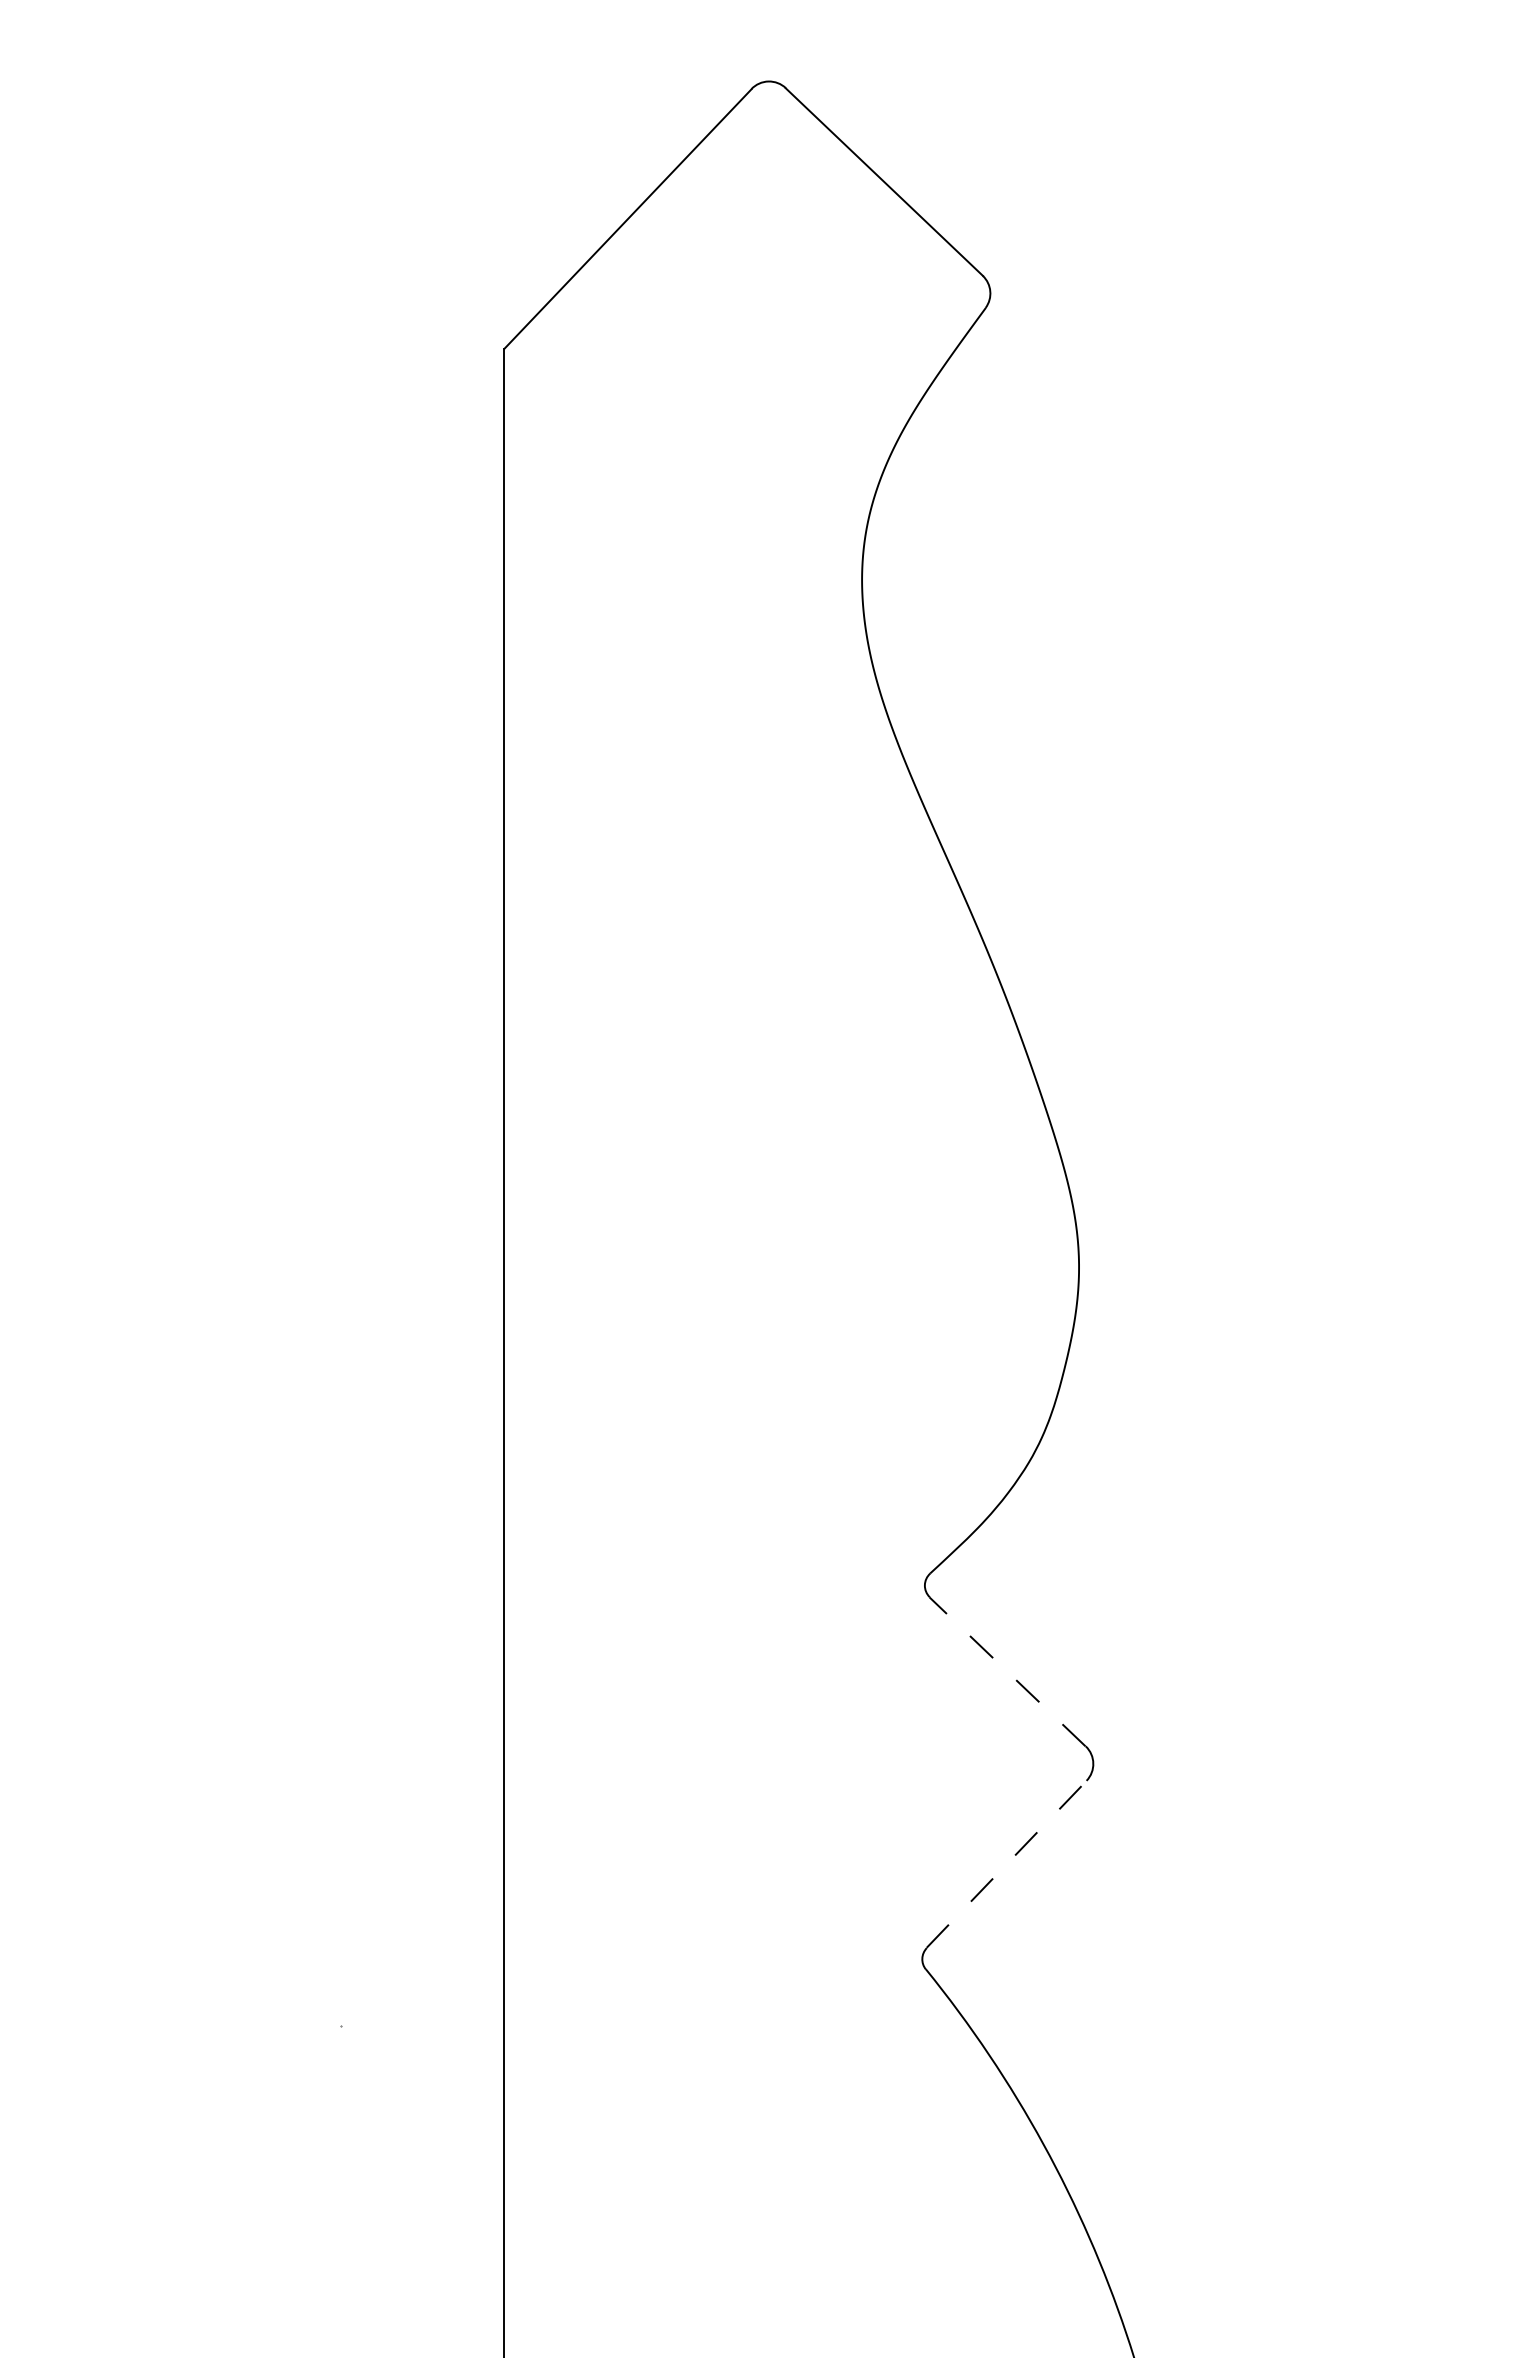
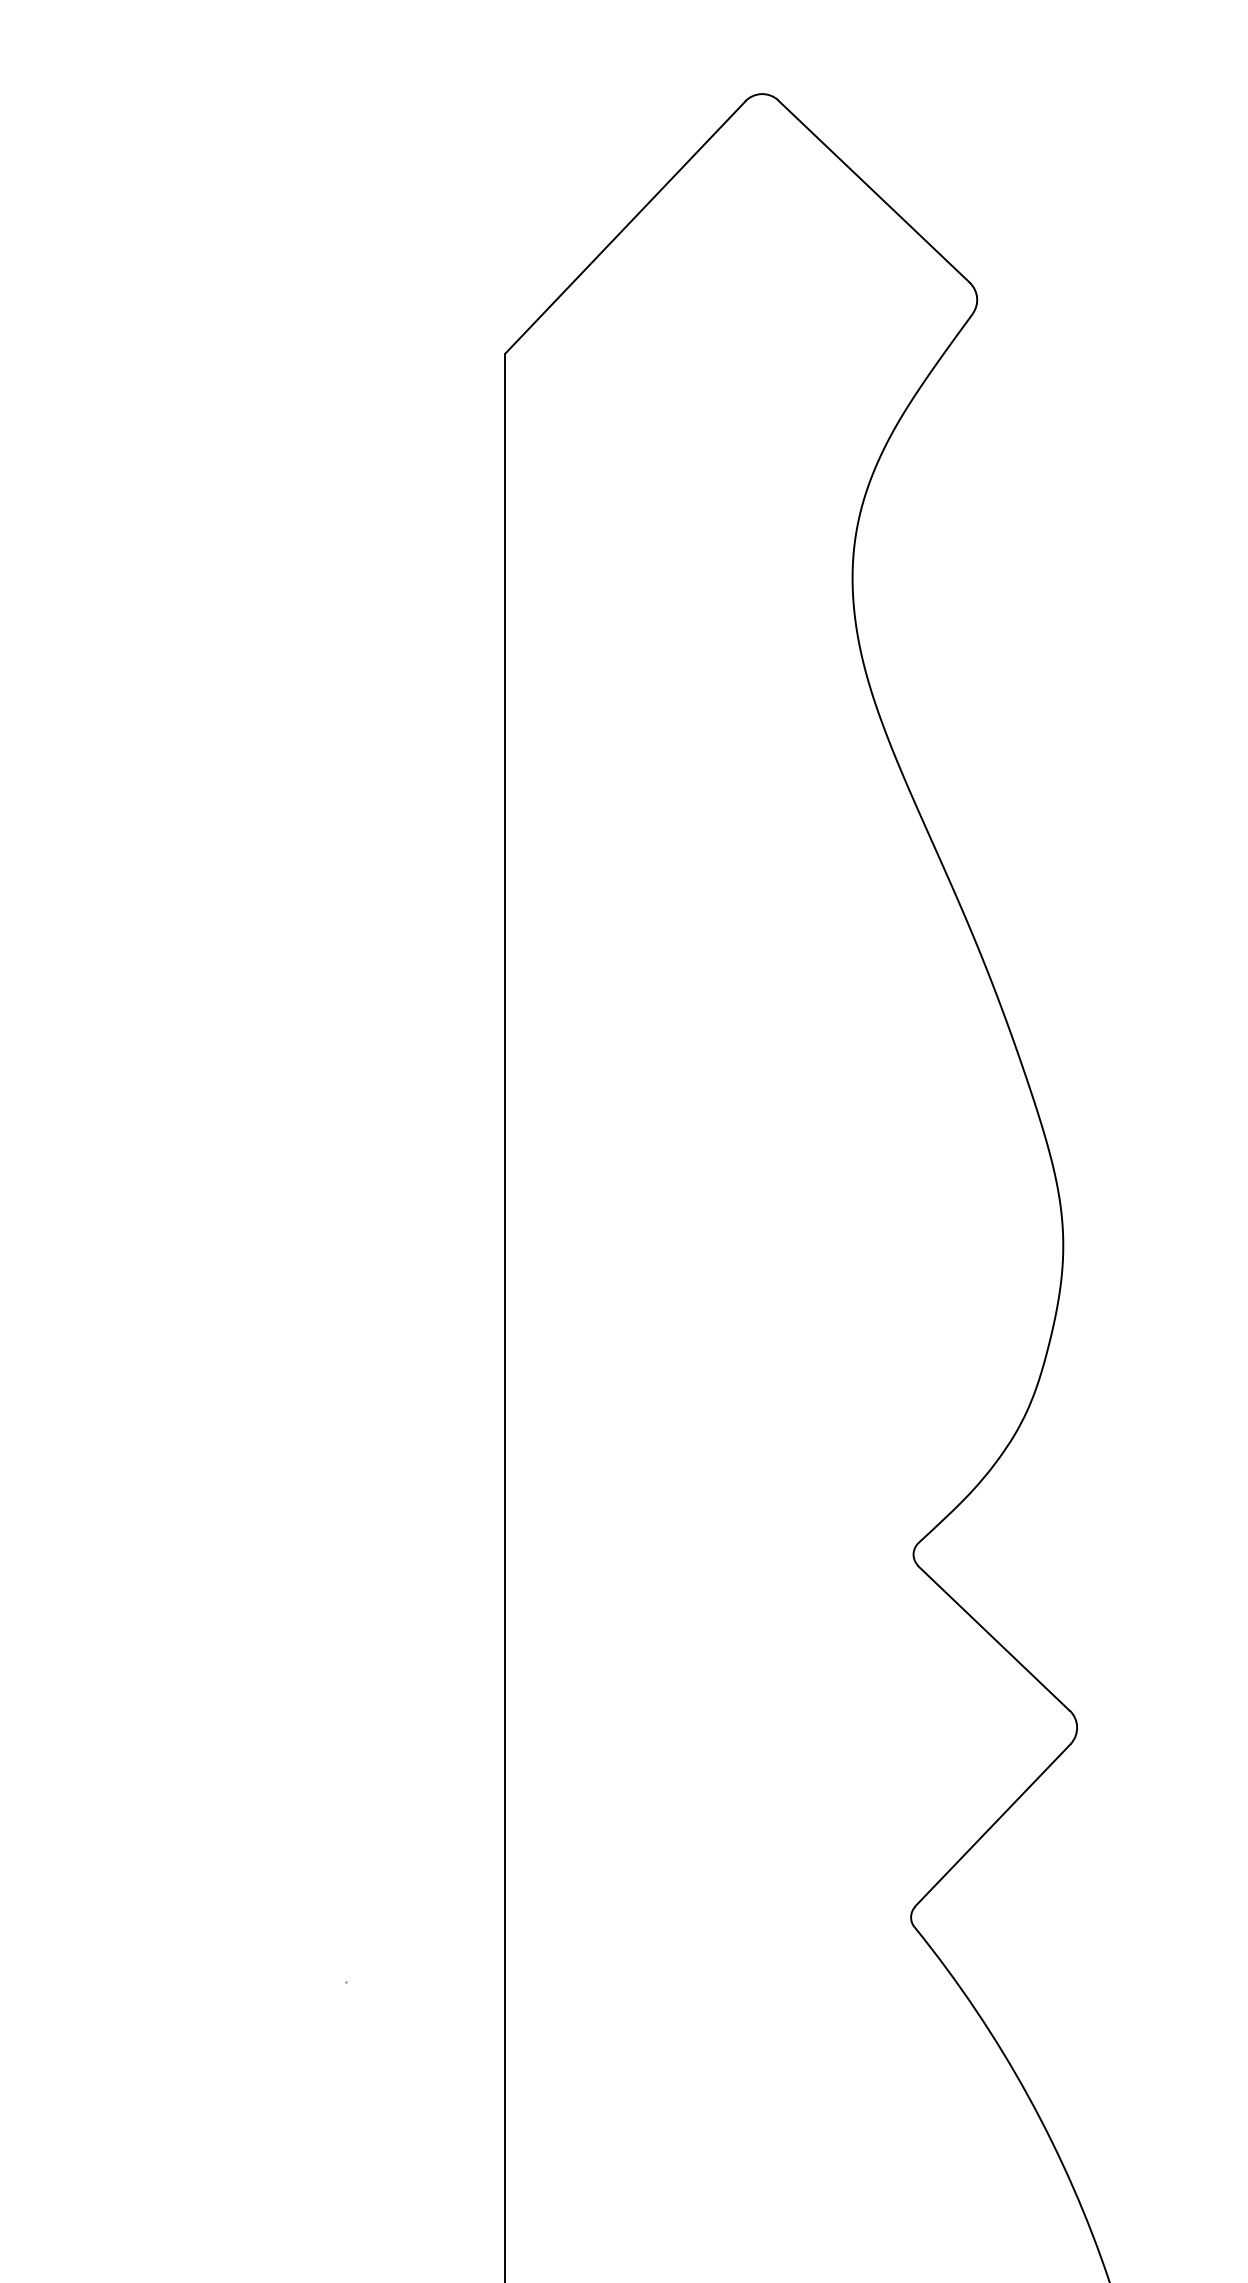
line: (1007, 1671) -> (993, 1637), dashed -> solid
line: (1006, 1864) -> (992, 1825), dashed -> solid

